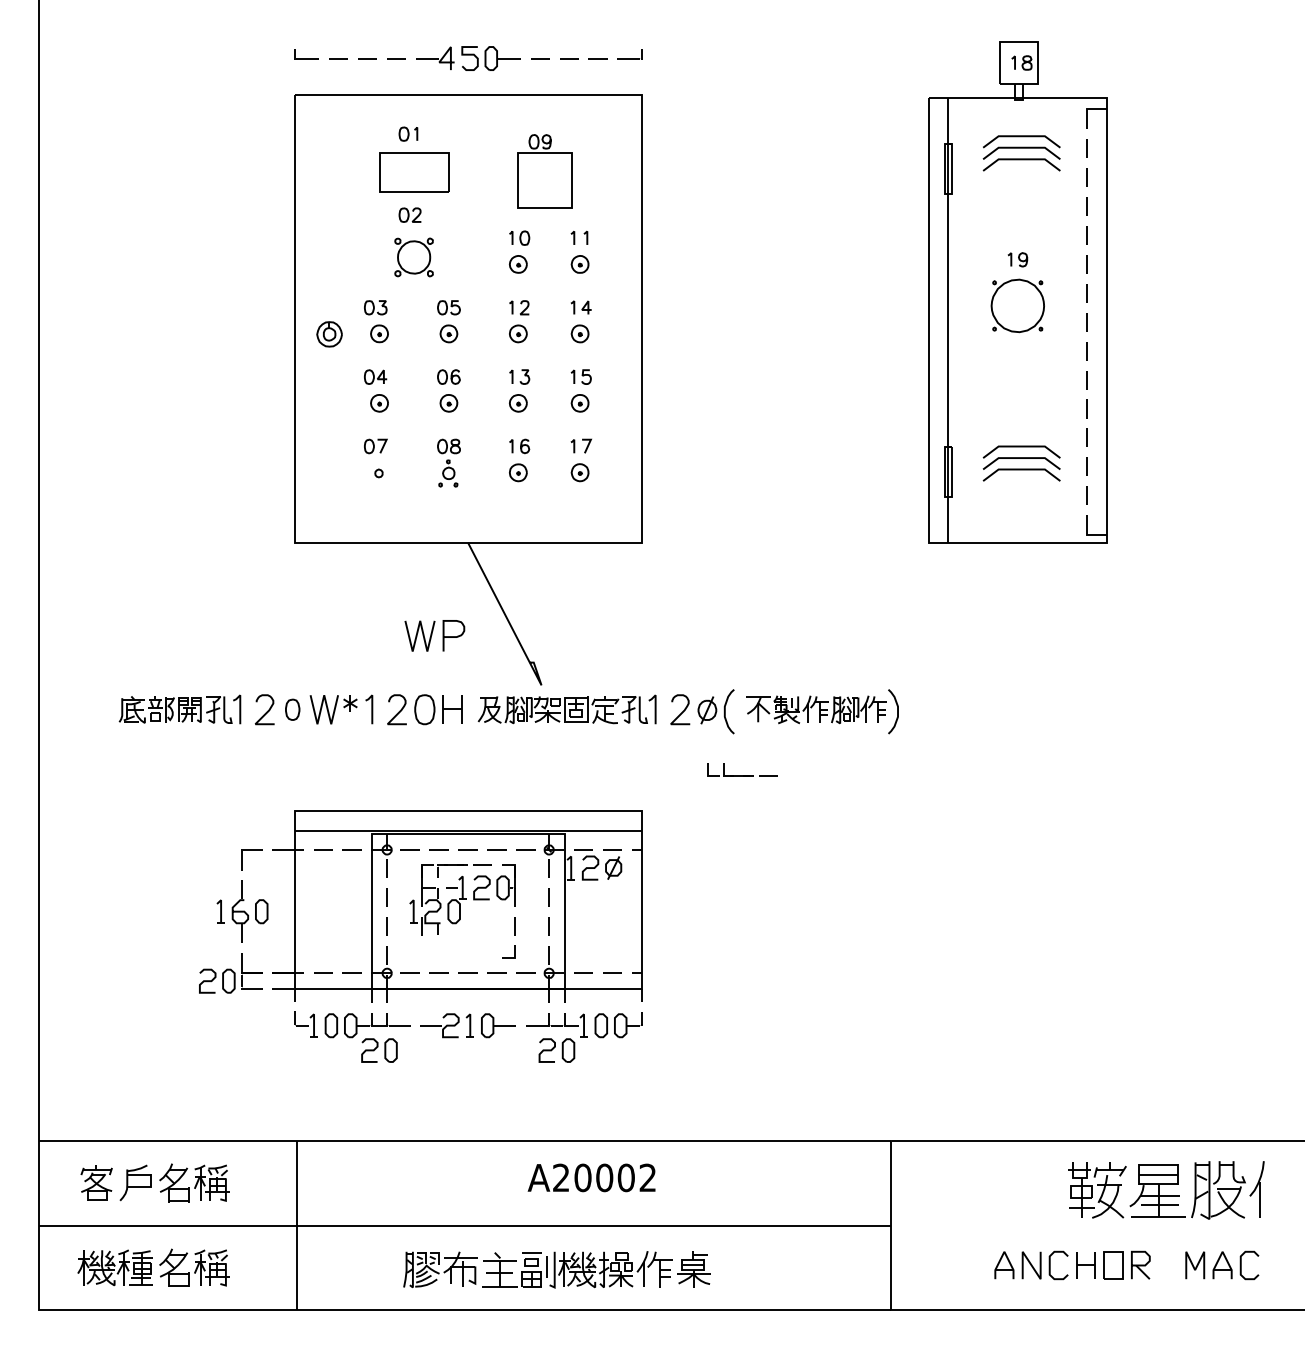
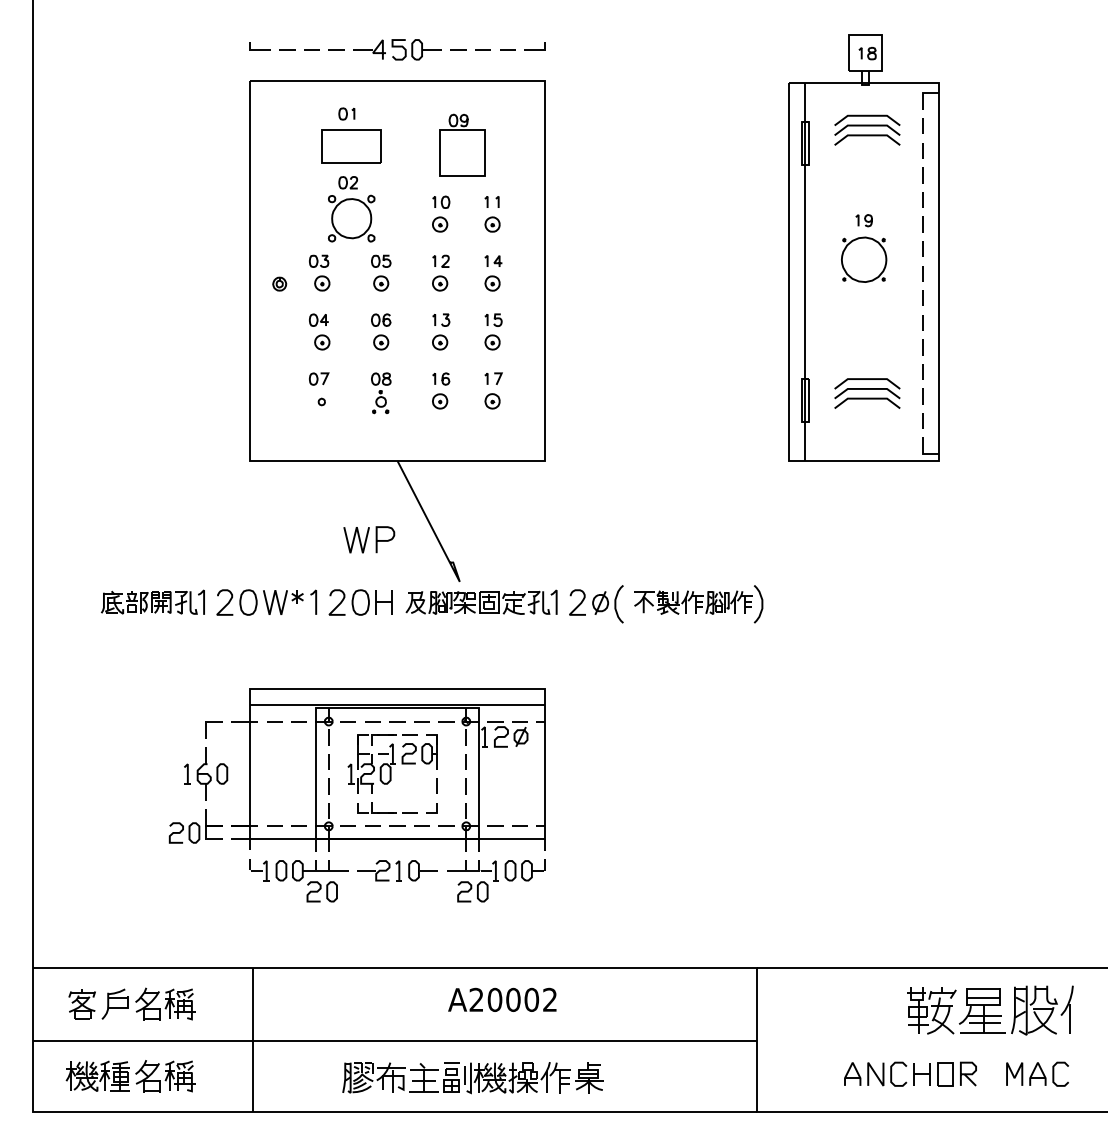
part: (413, 257) -> (351, 218), size x1.43
part: (328, 334) -> (278, 284), size x0.62
part: (292, 709) -> (248, 602), size x1.43
part: (742, 769) -> (387, 807), moved

